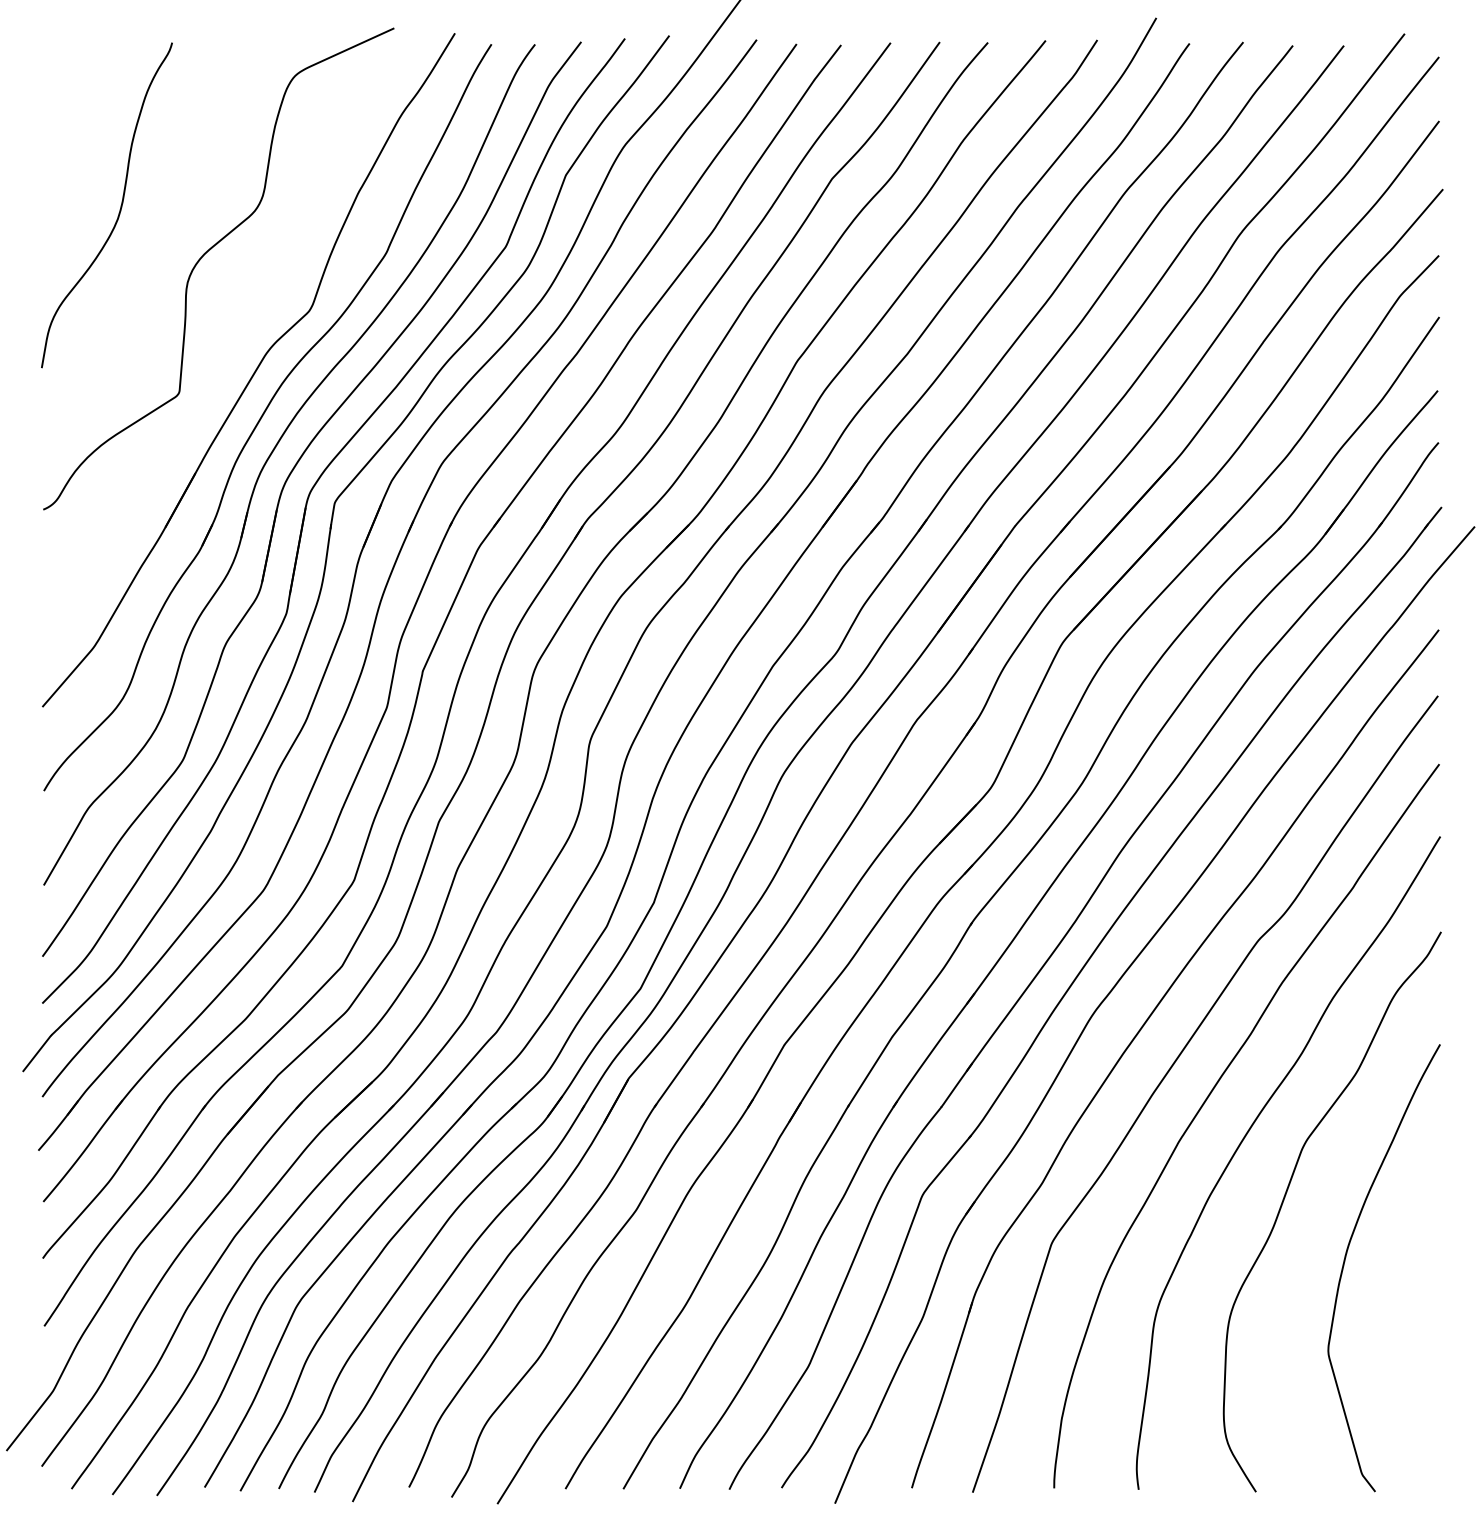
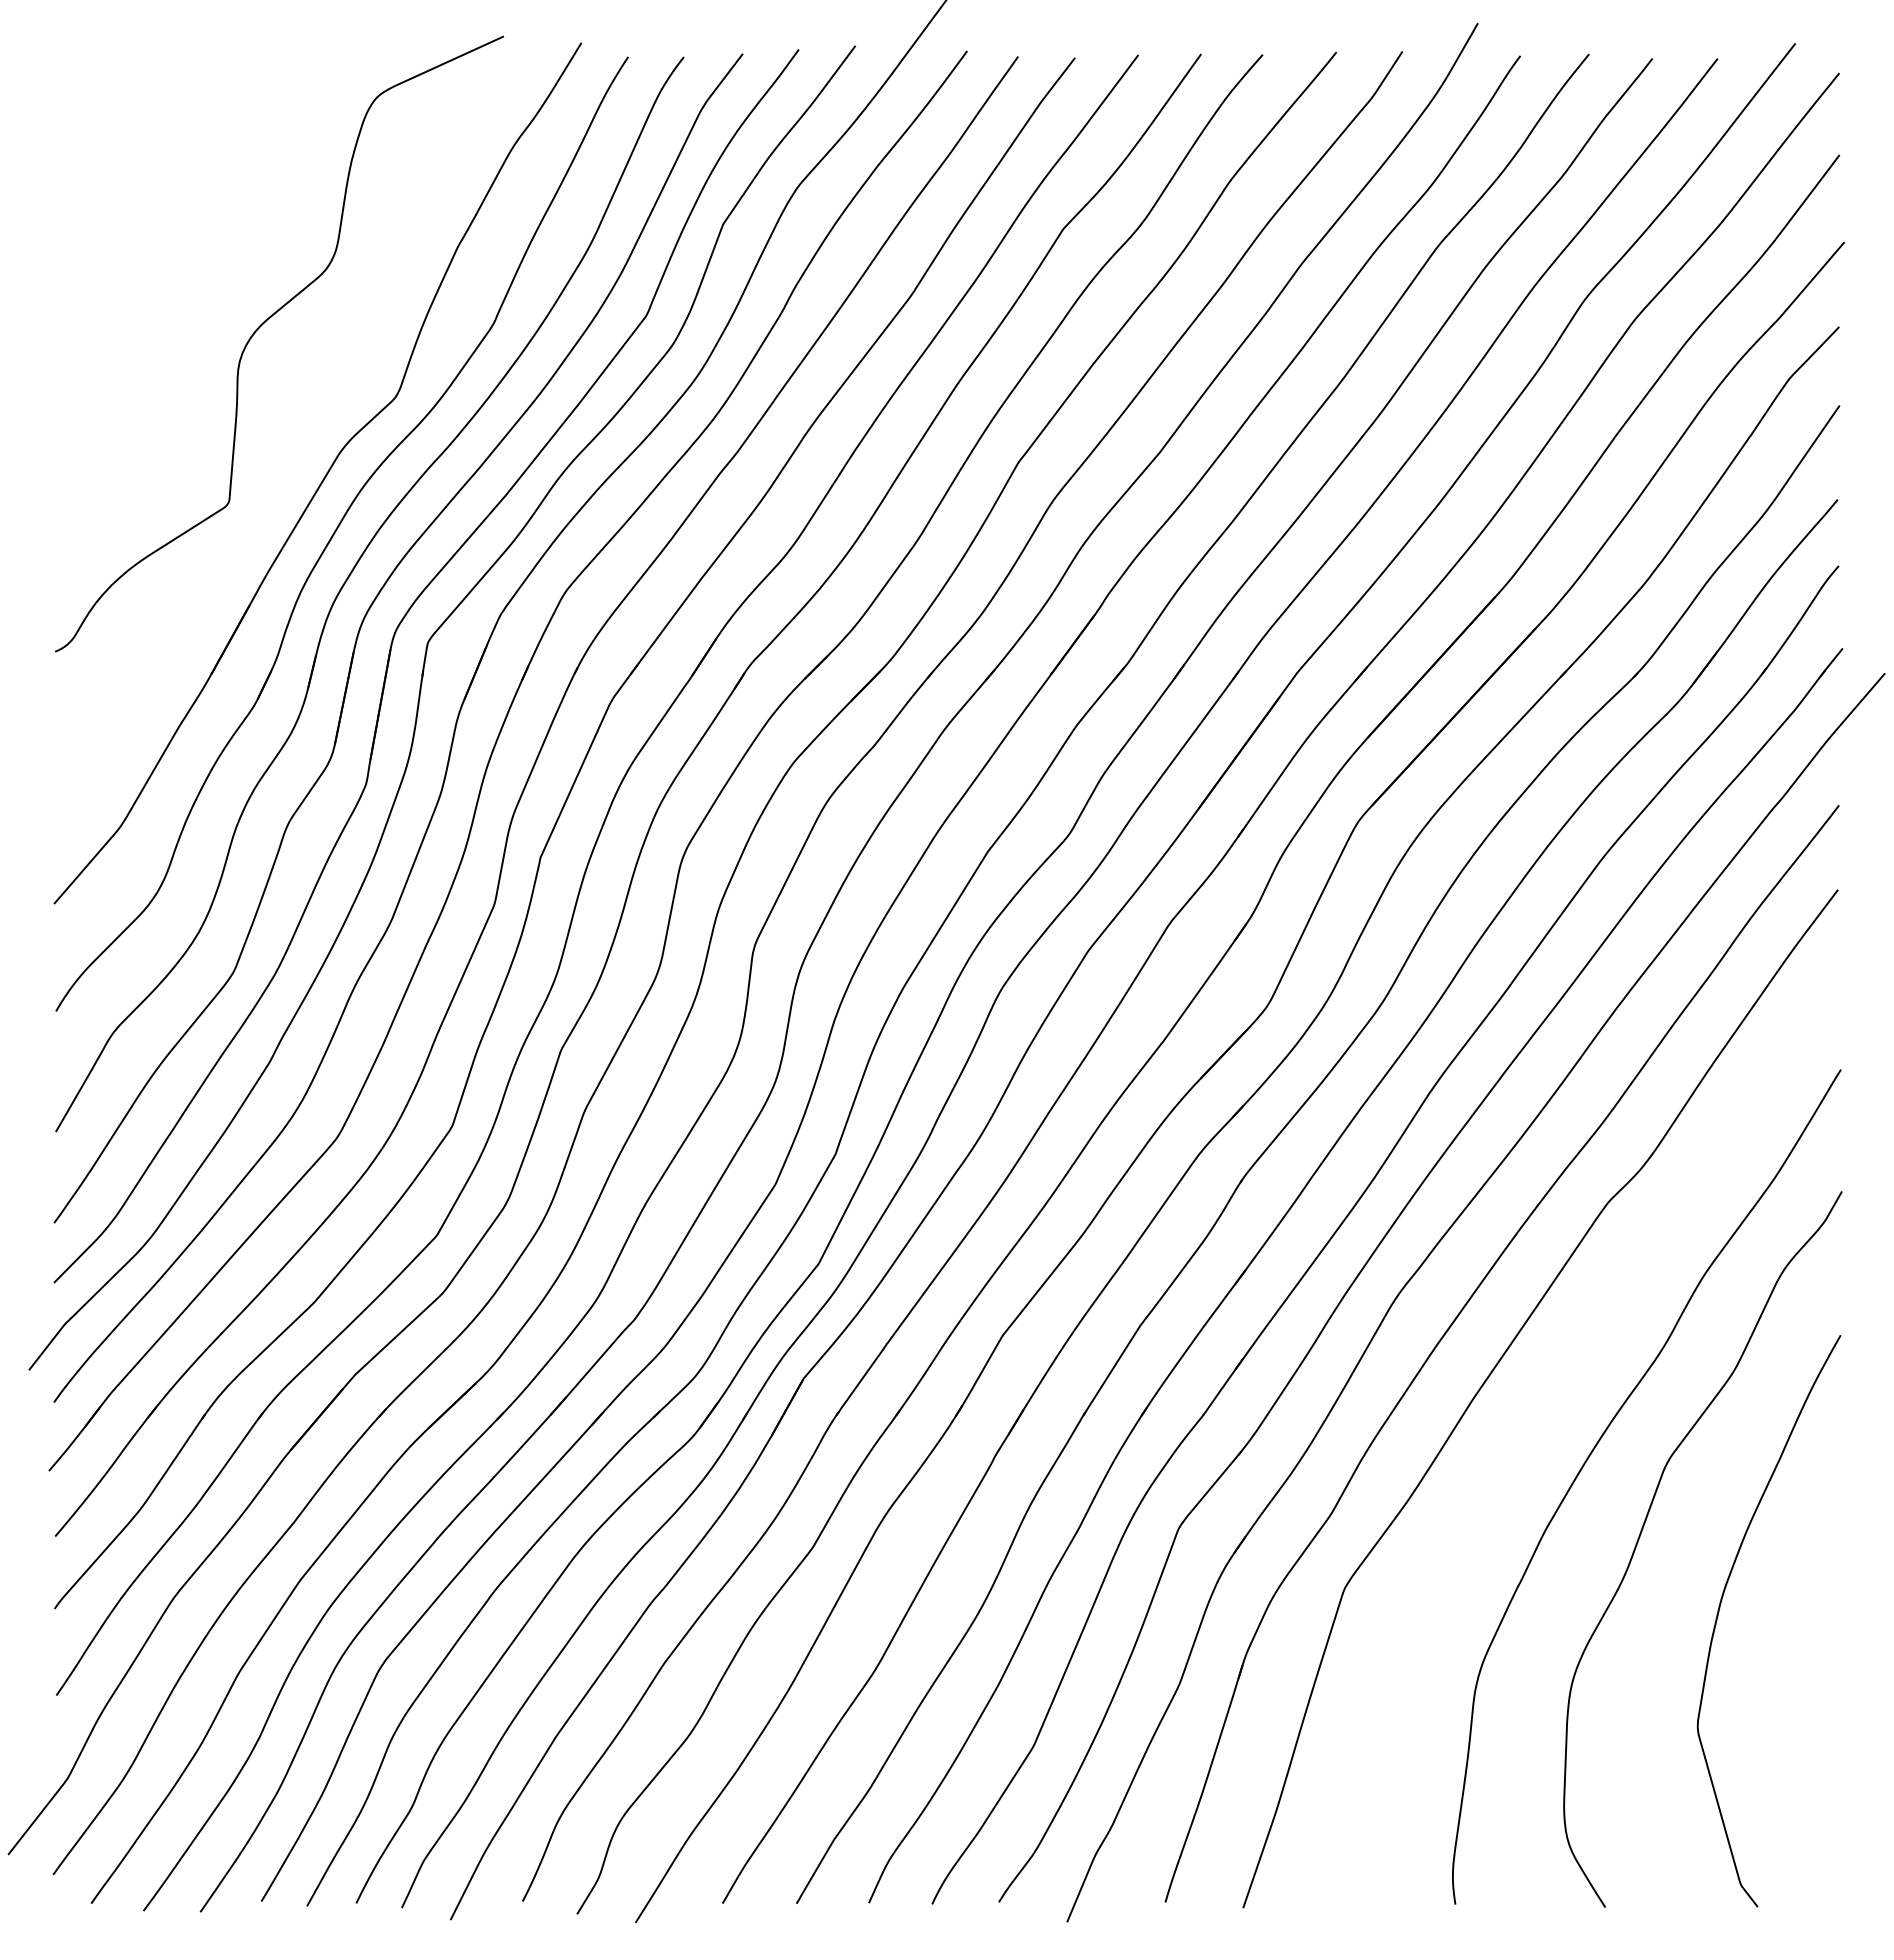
curve: (119, 209) -> (152, 268), removed
curve: (1208, 1098) -> (1544, 1404), removed

